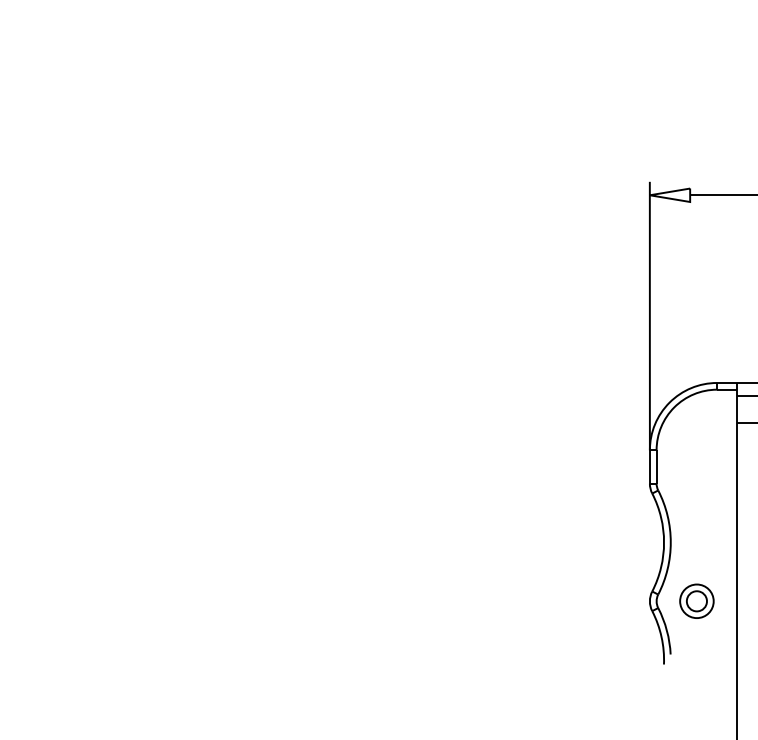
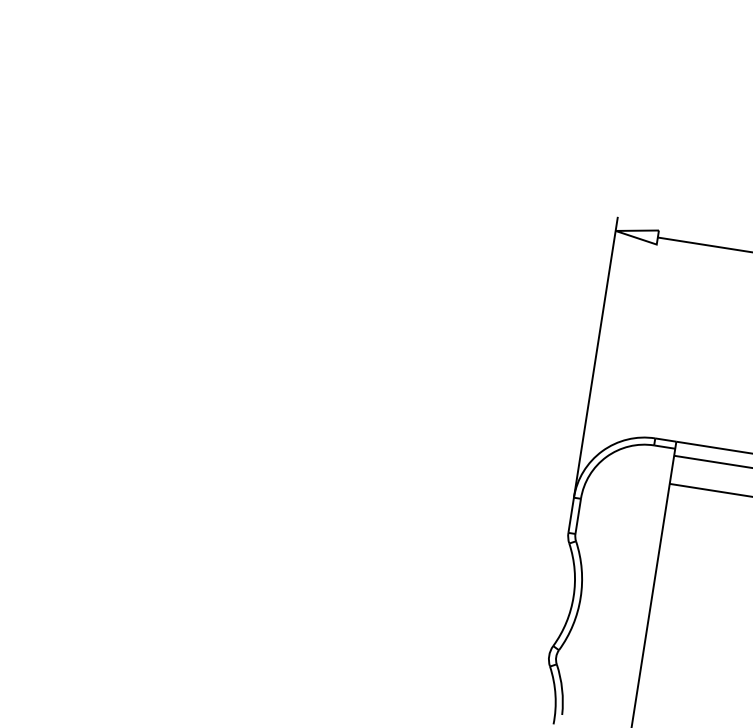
part: (696, 600) -> (598, 662), removed

